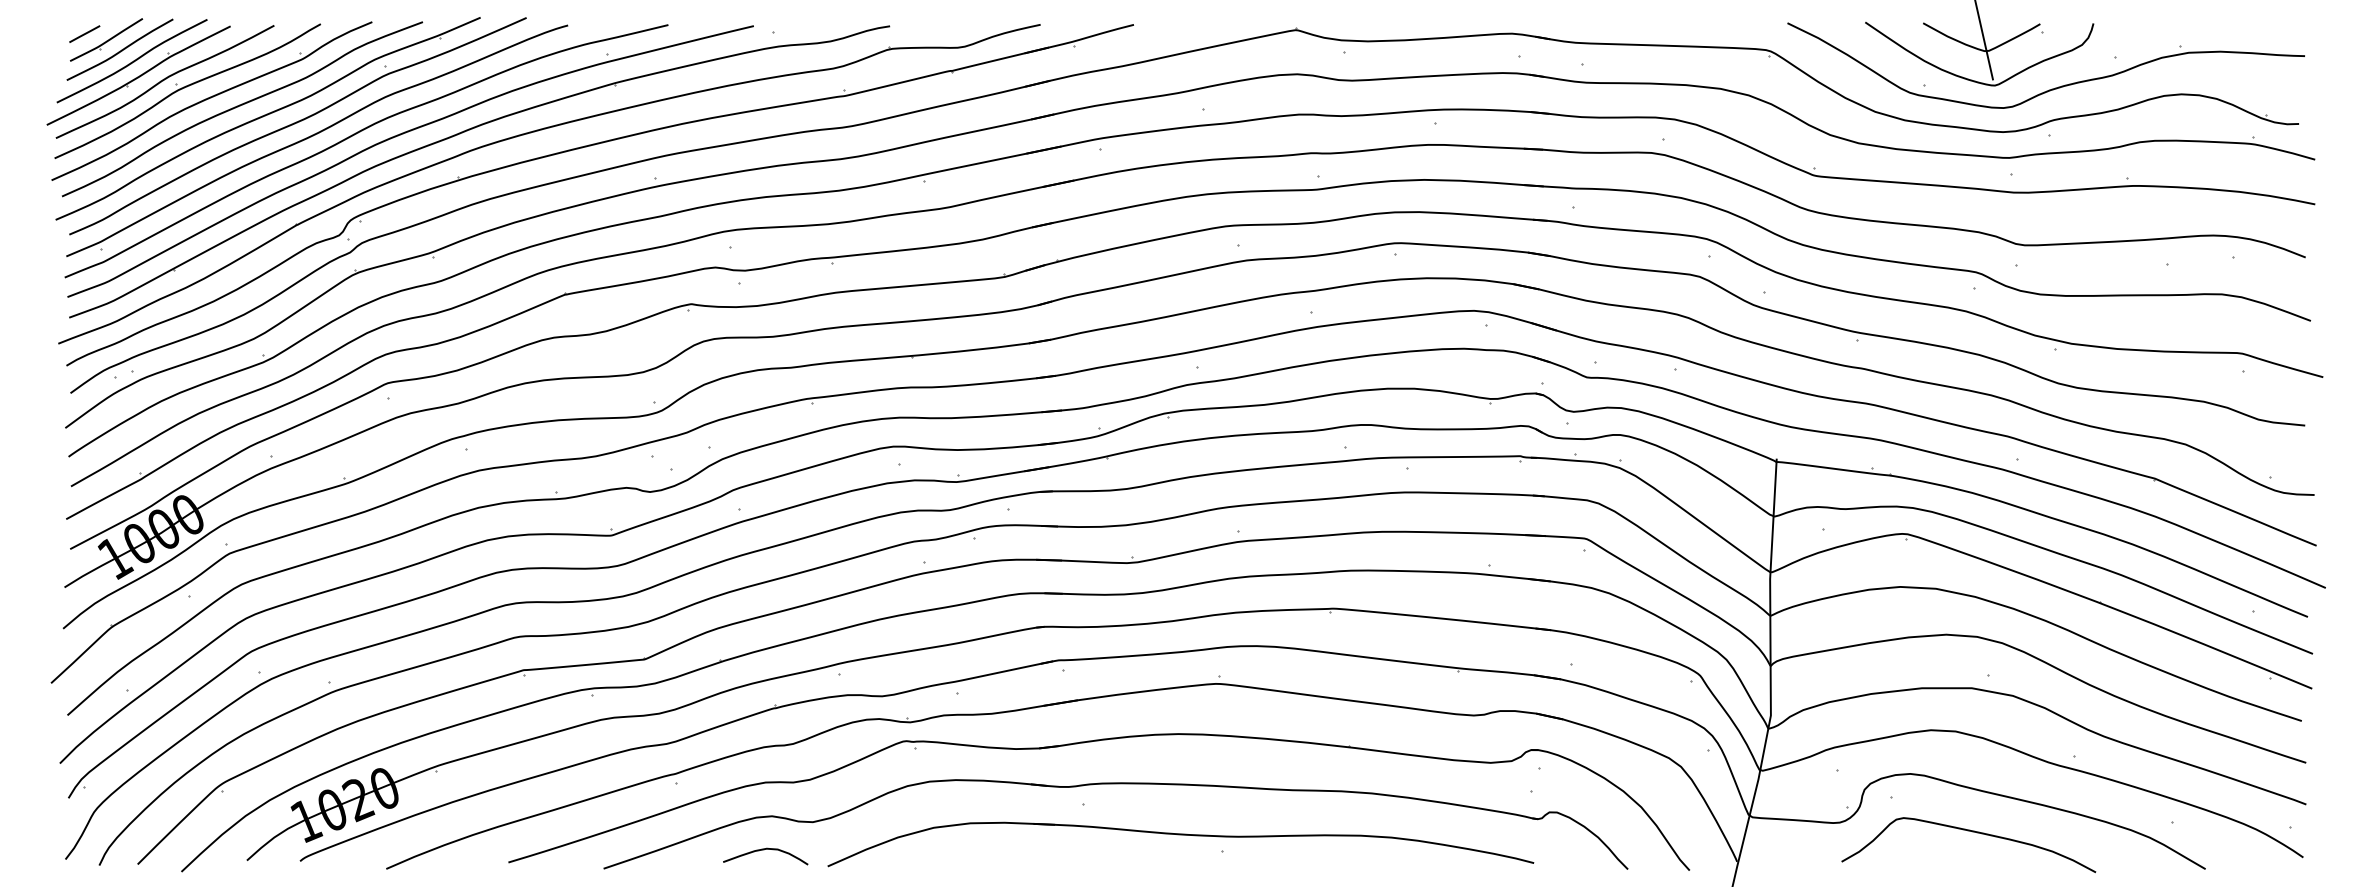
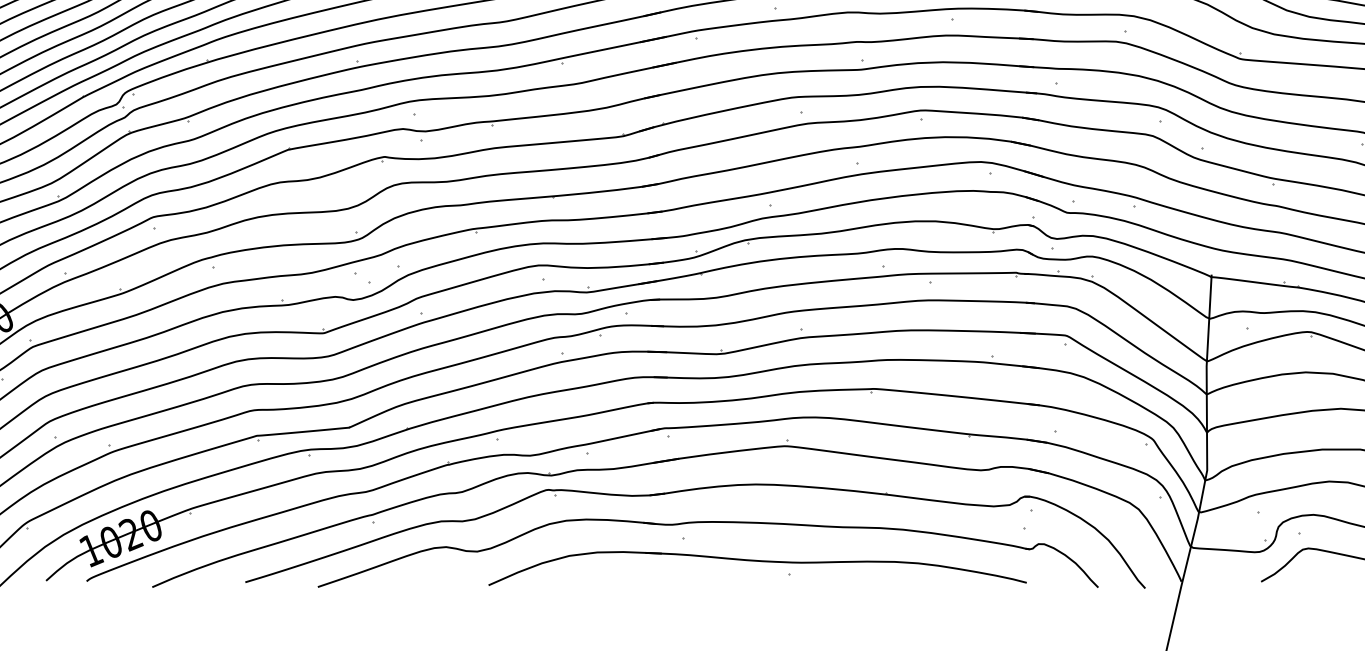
curve: (764, 850) -> (440, 573), removed

